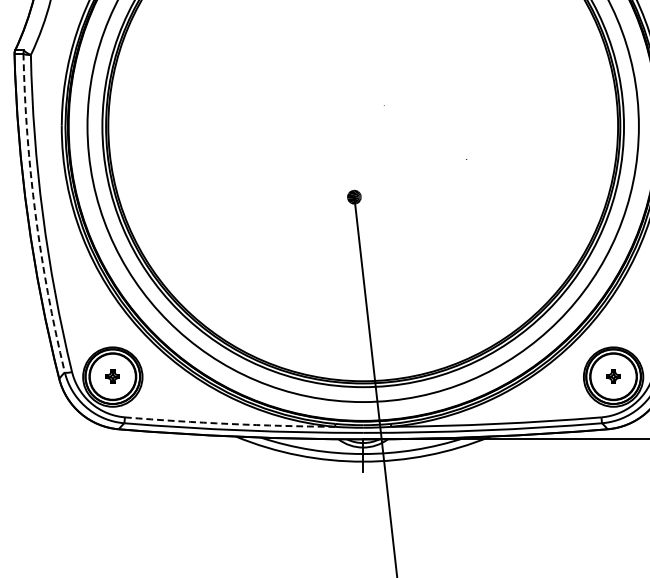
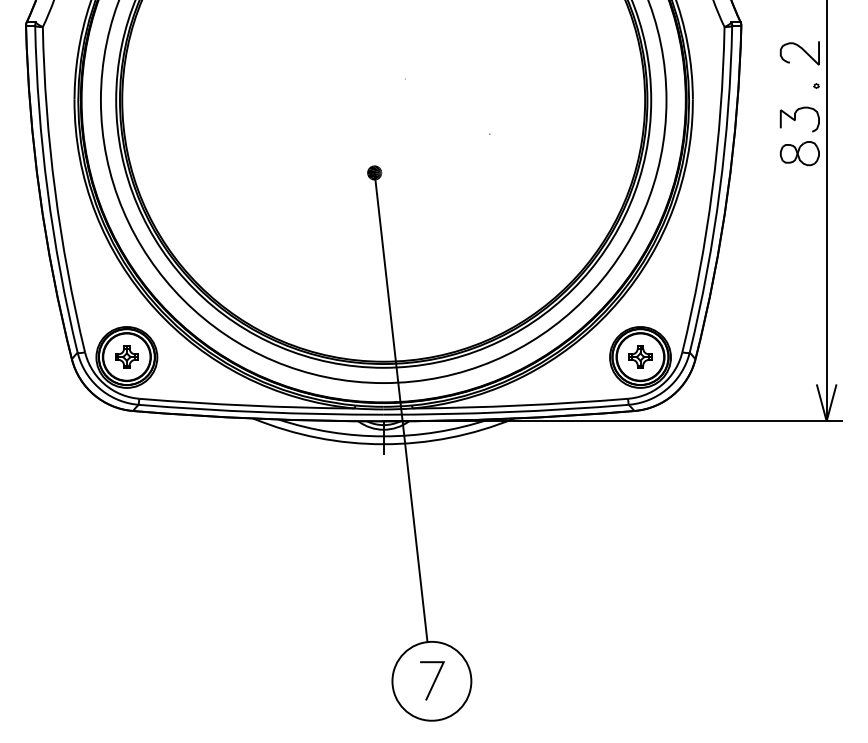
arc: (35, 214) -> (47, 190), dashed -> solid
part: (112, 376) -> (126, 356), size x1.67
part: (613, 376) -> (640, 356), size x1.67
arc: (230, 423) -> (247, 405), dashed -> solid

